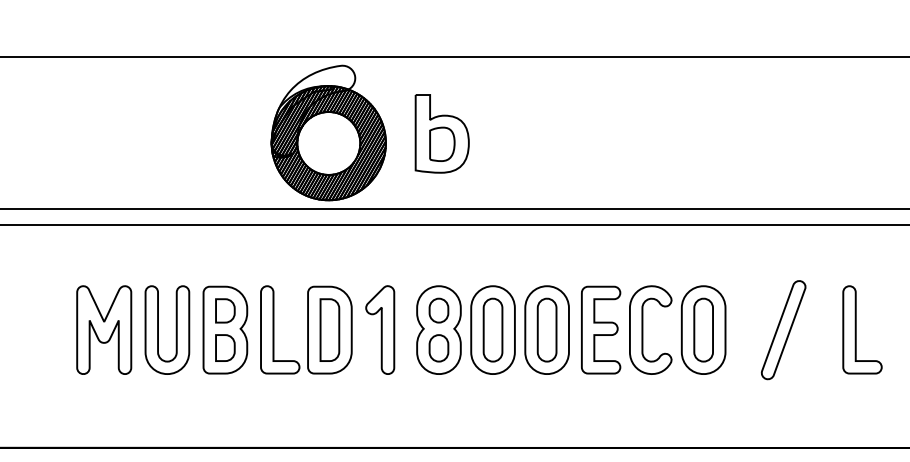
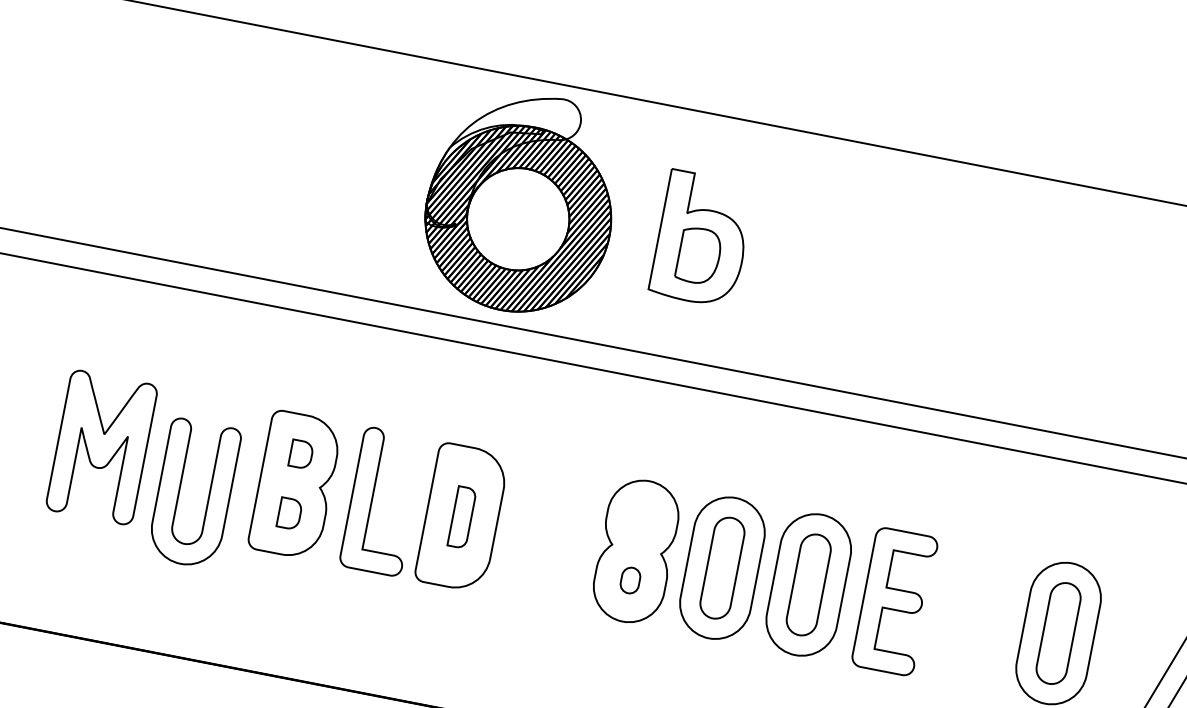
part: (225, 310) -> (301, 453), size x0.7
part: (438, 310) -> (641, 519), removed
part: (175, 329) -> (207, 495), moved
part: (329, 329) -> (461, 516), size x0.6
part: (380, 329) -> (543, 532), removed
part: (643, 329) -> (962, 613), removed
part: (225, 347) -> (290, 512), size x0.7
part: (438, 348) -> (629, 580), size x0.6

